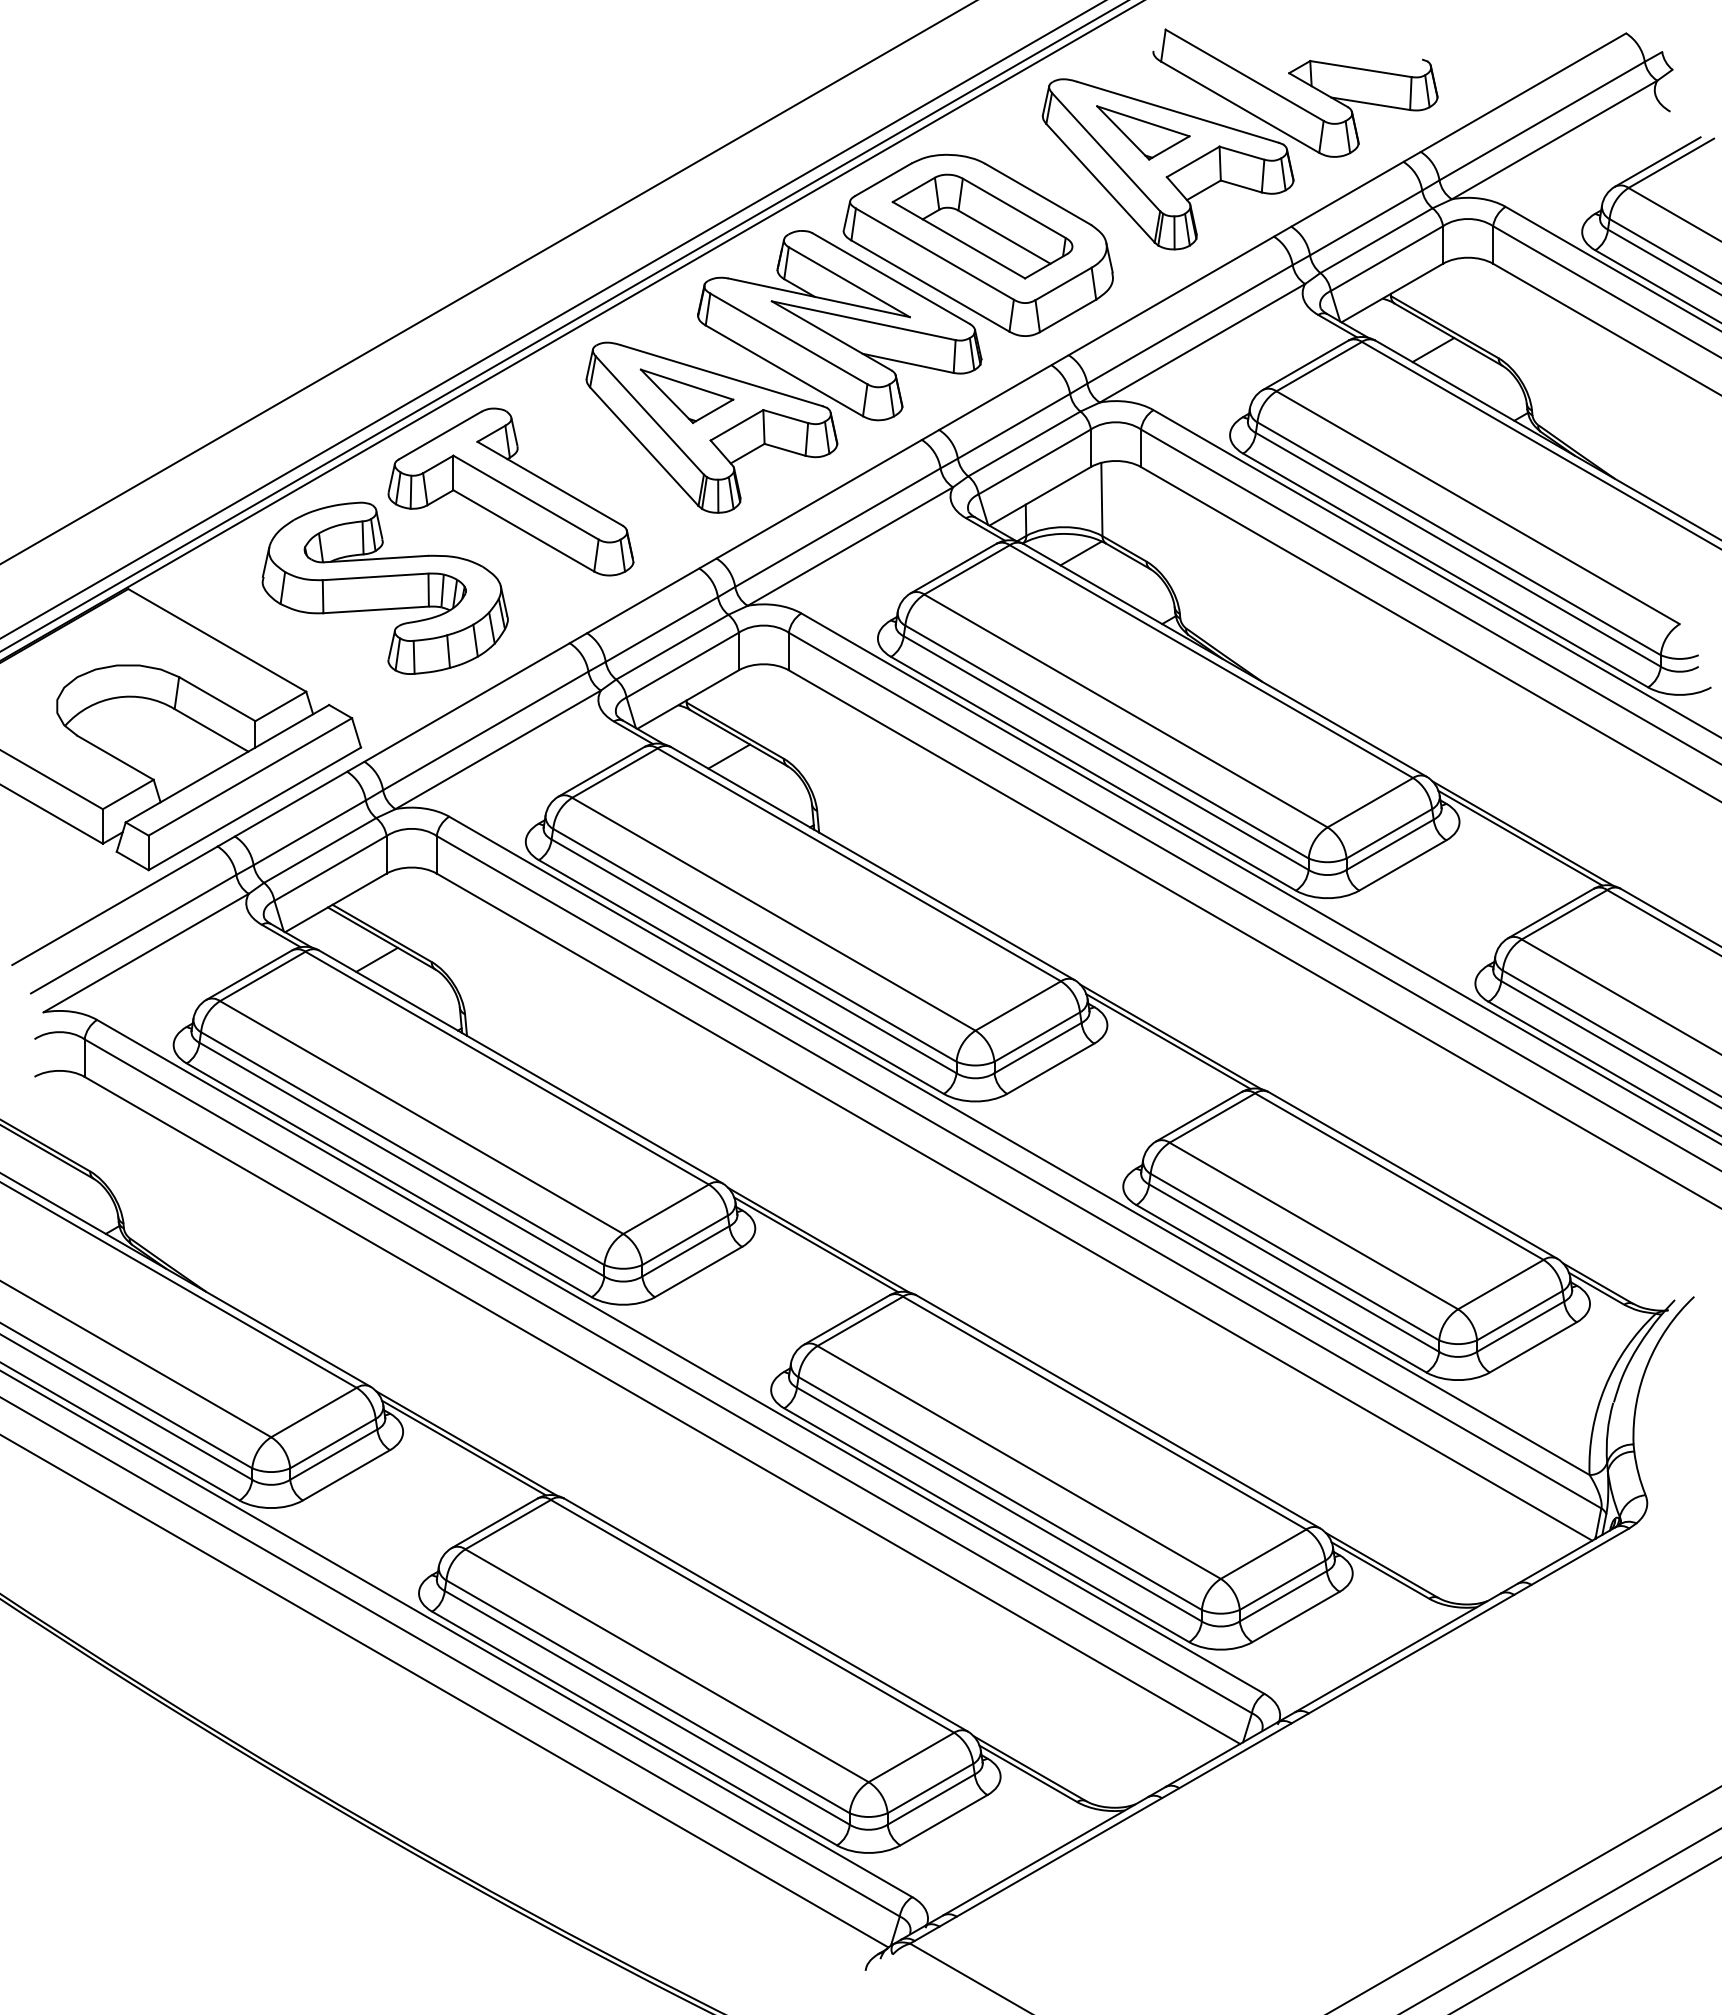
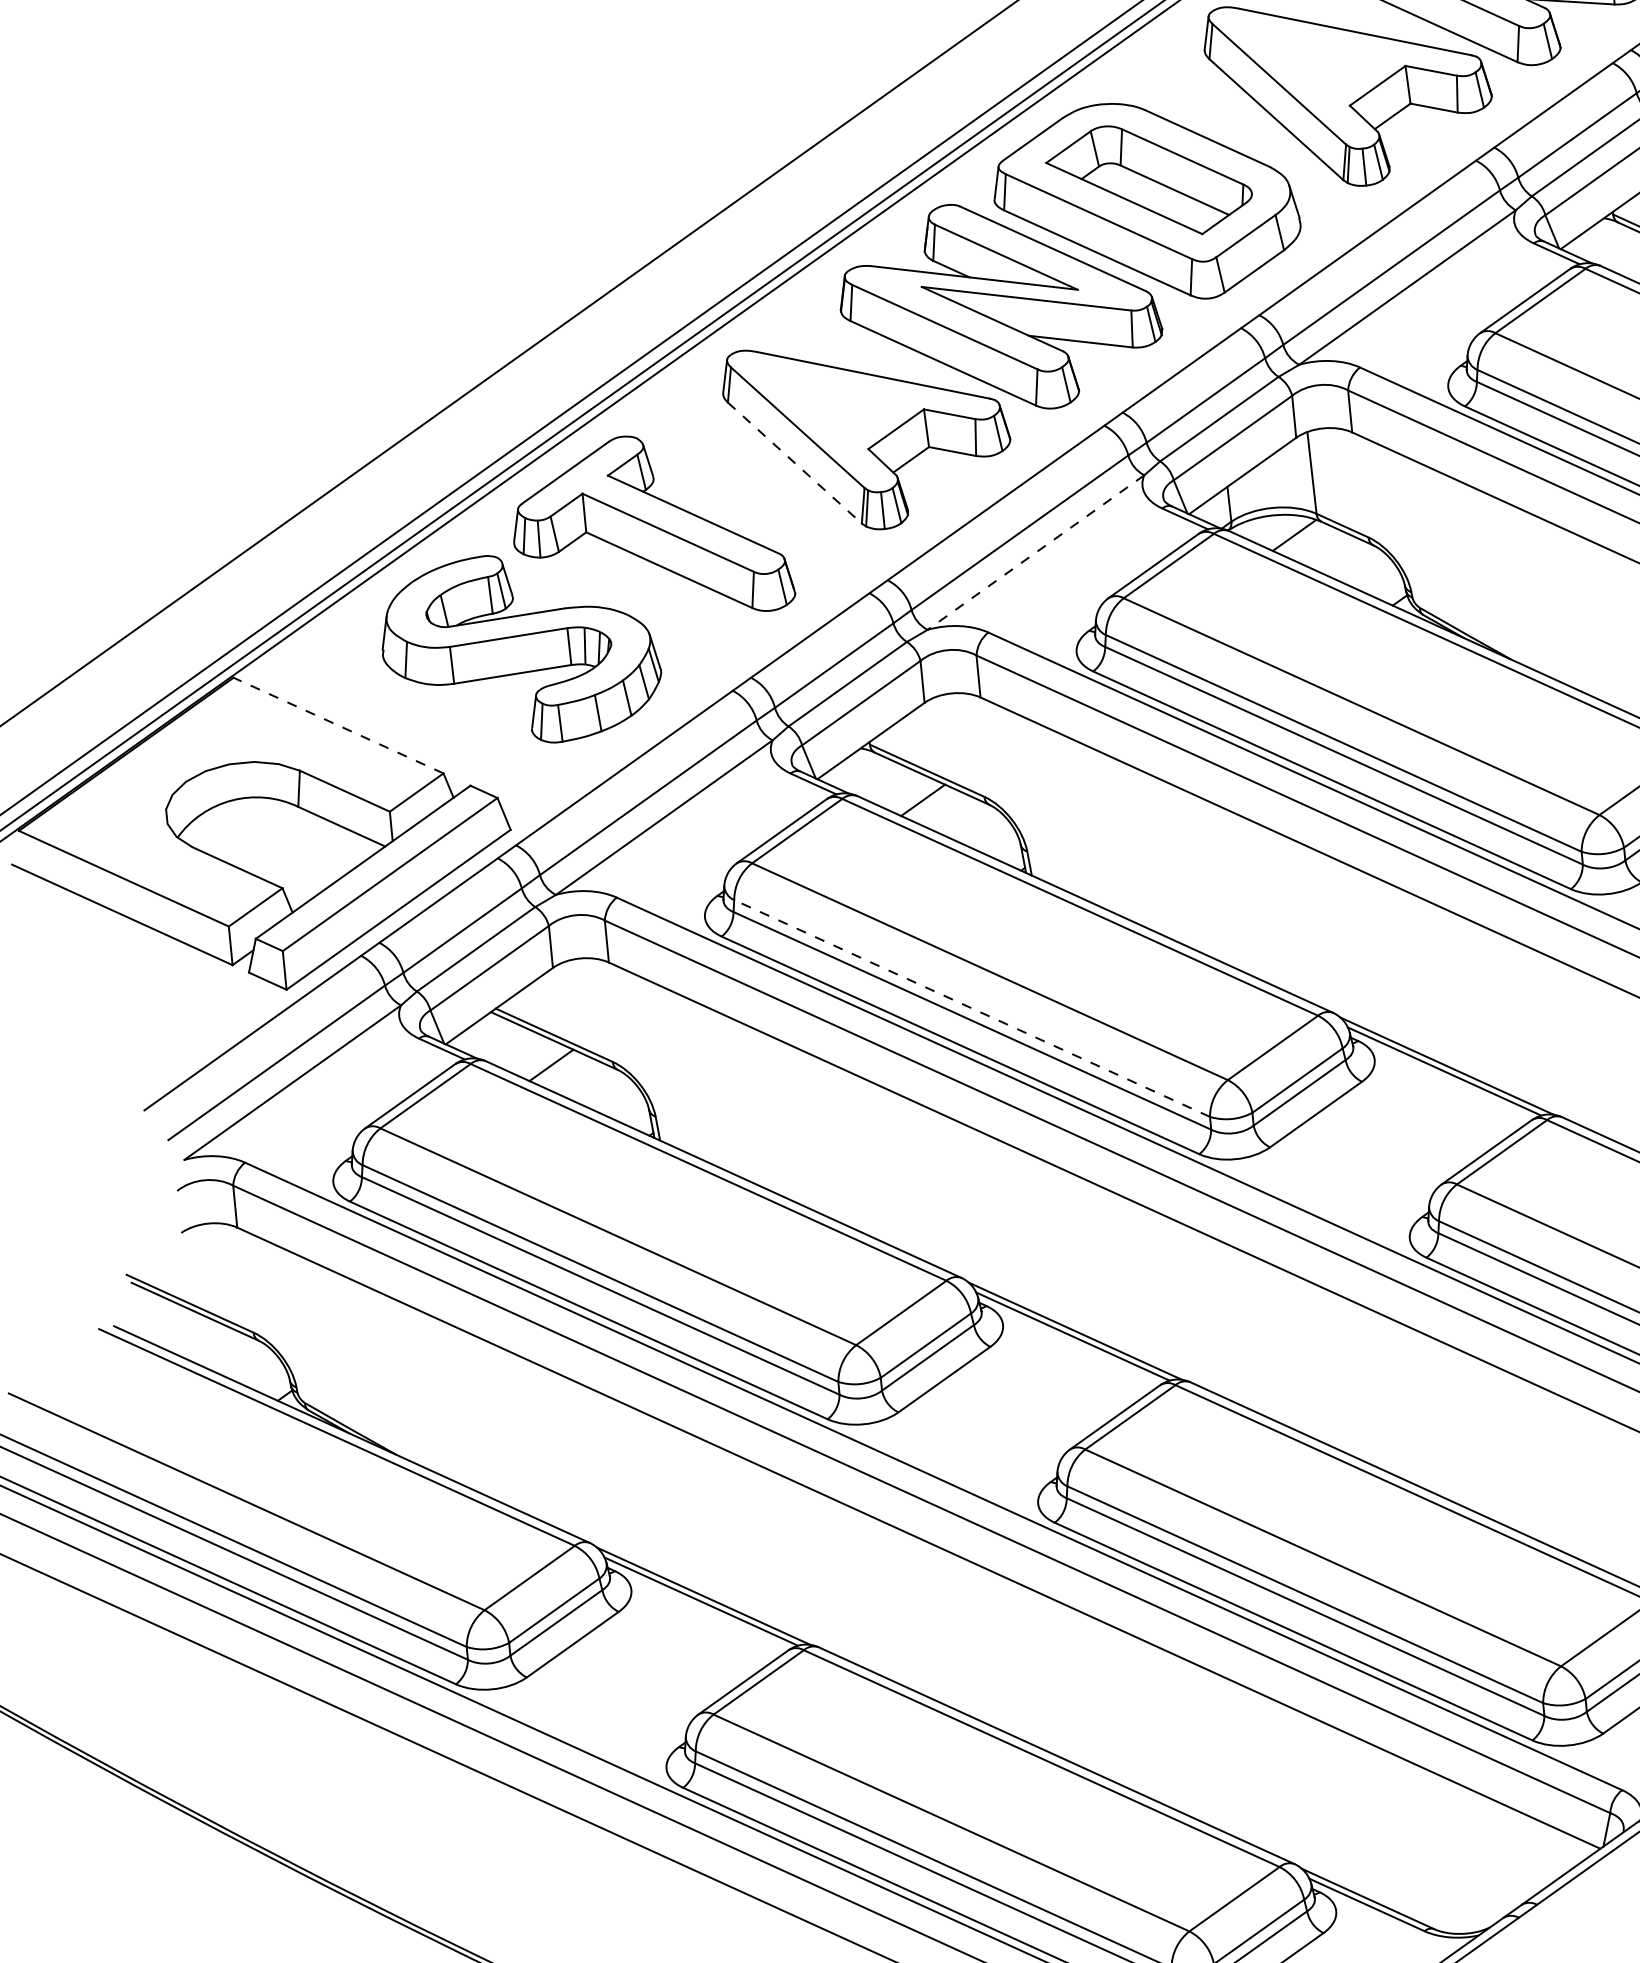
part: (1143, 132) -> (1318, 58), removed
part: (686, 396) -> (836, 402), removed
line: (644, 447) -> (795, 464), solid -> dashed
line: (850, 546) -> (1036, 552), solid -> dashed
line: (217, 640) -> (338, 725), solid -> dashed
line: (754, 945) -> (971, 1008), solid -> dashed

